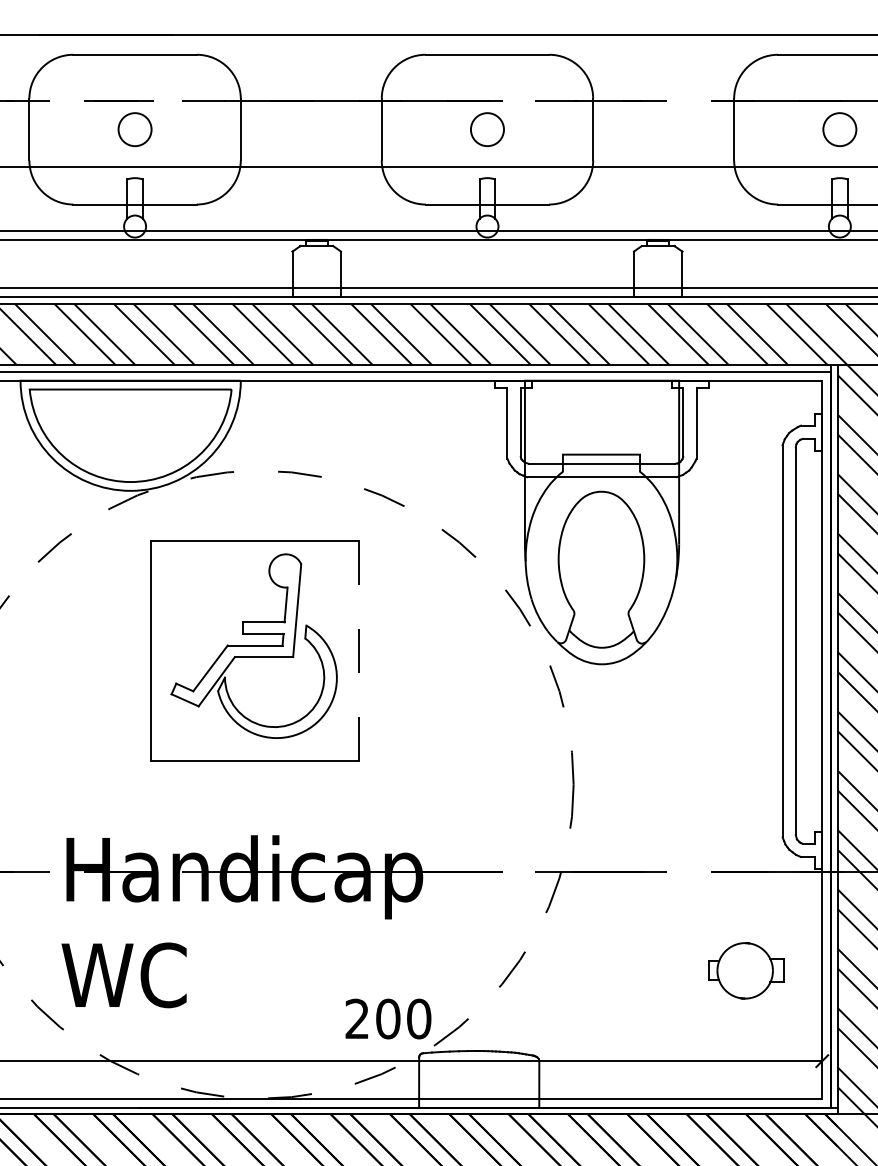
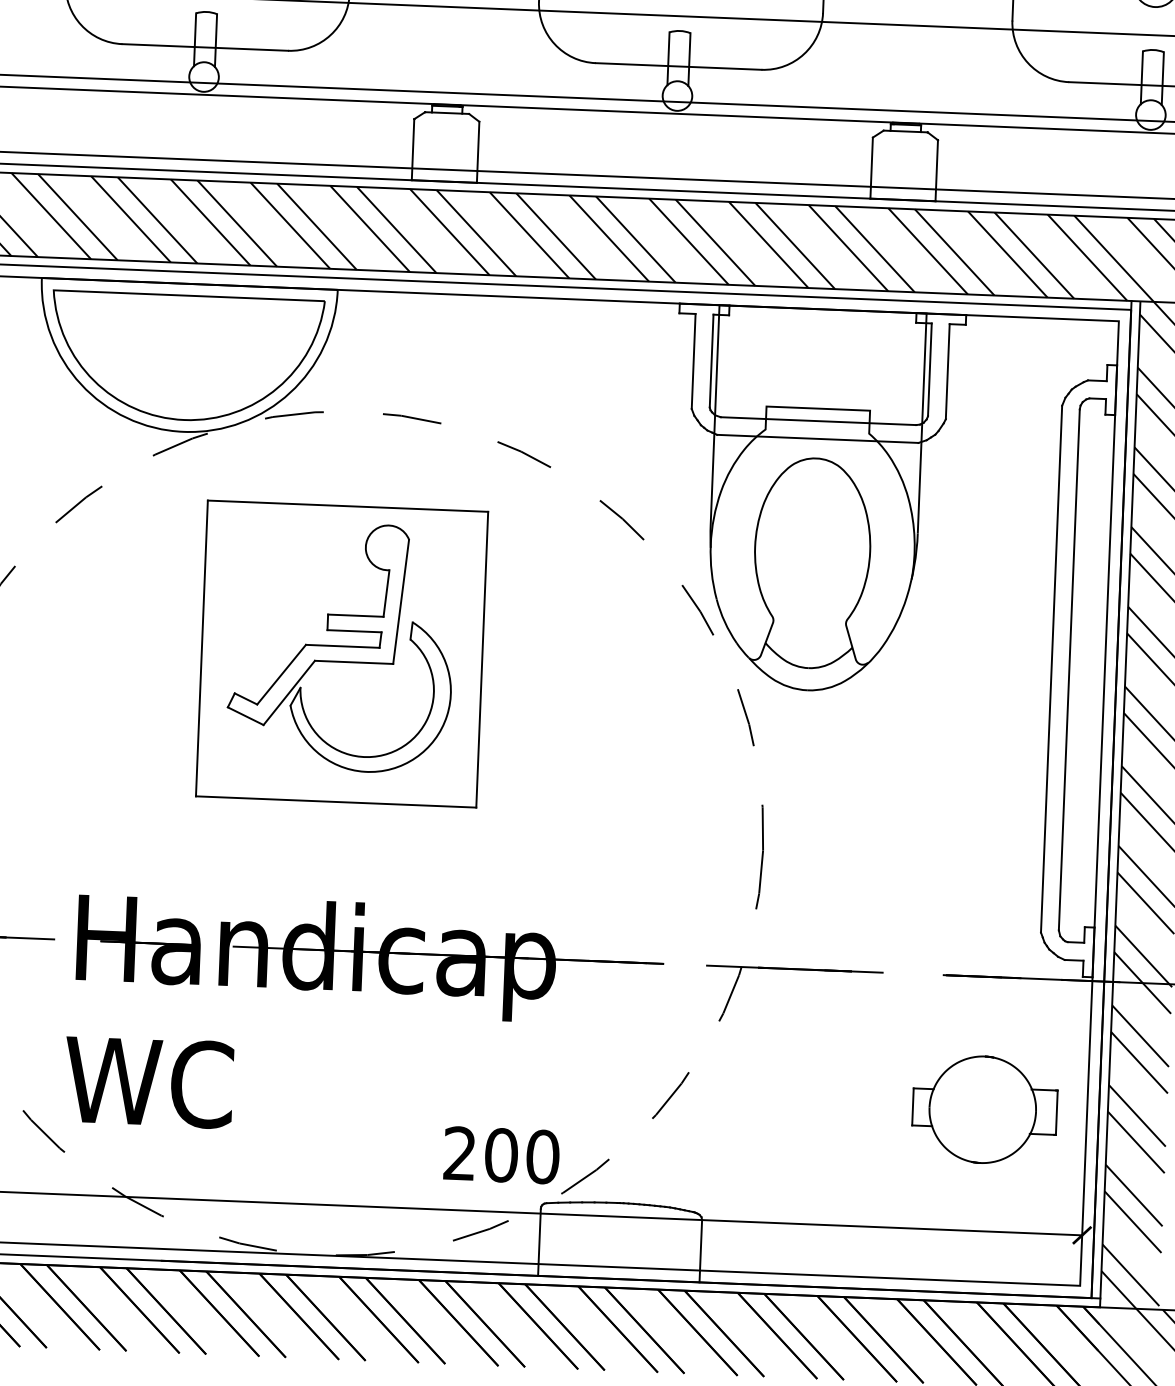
line: (359, 651) -> (482, 660), dashed -> solid
part: (746, 970) -> (985, 1109), size x1.43

